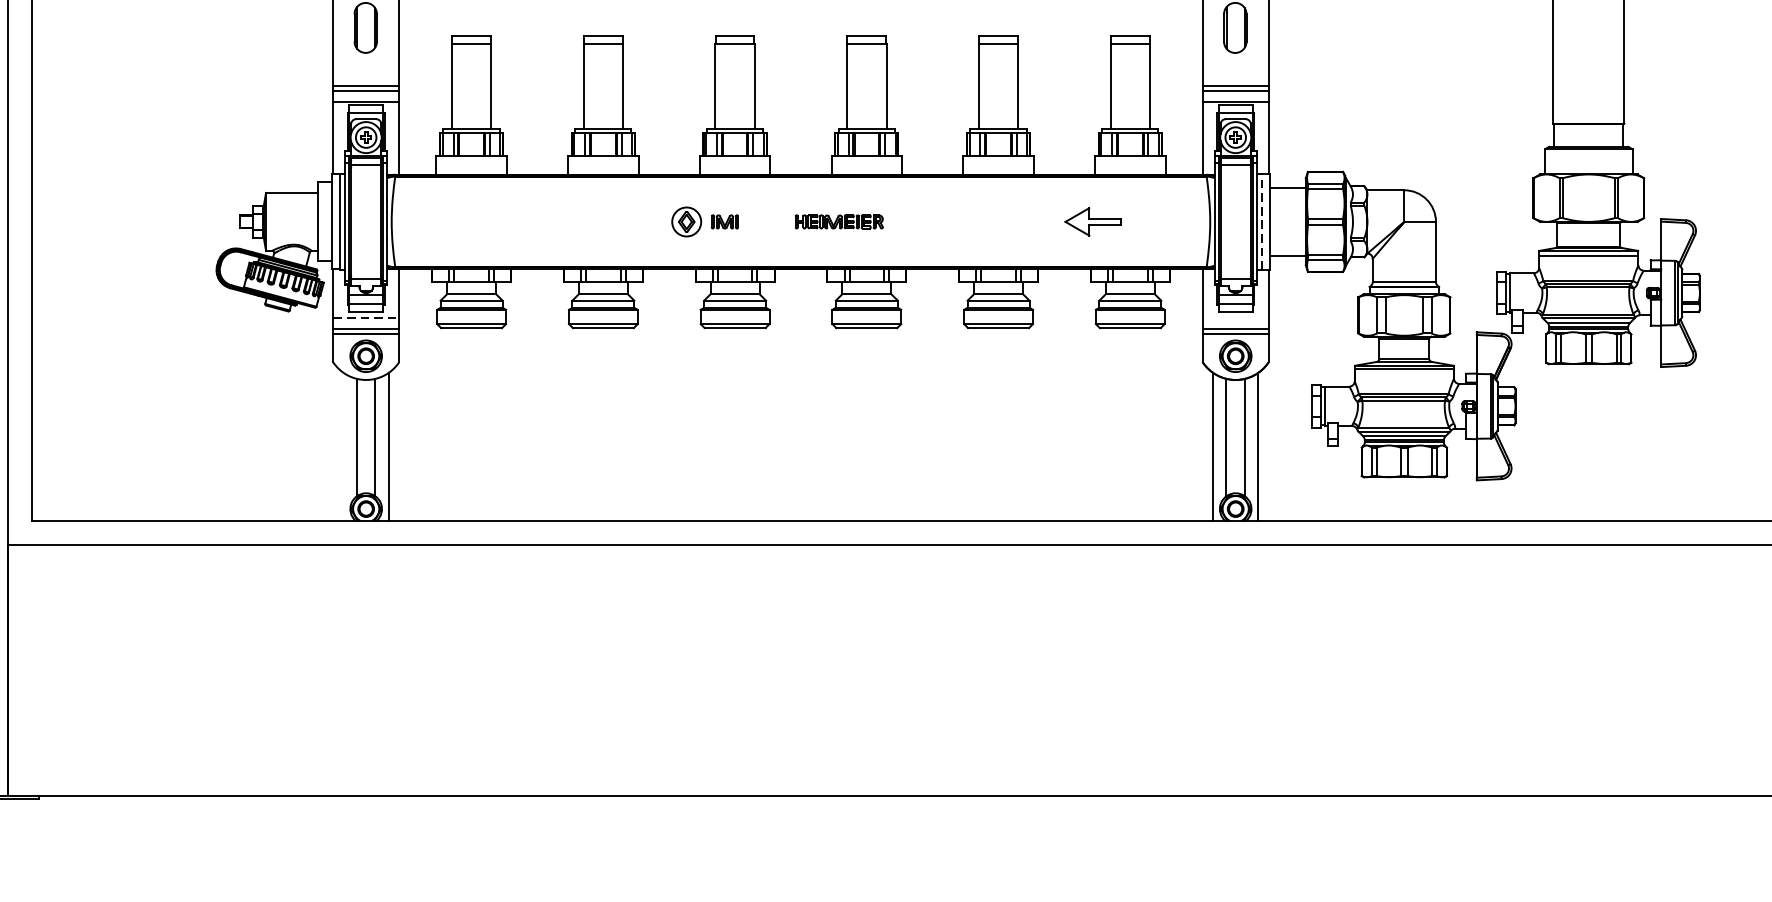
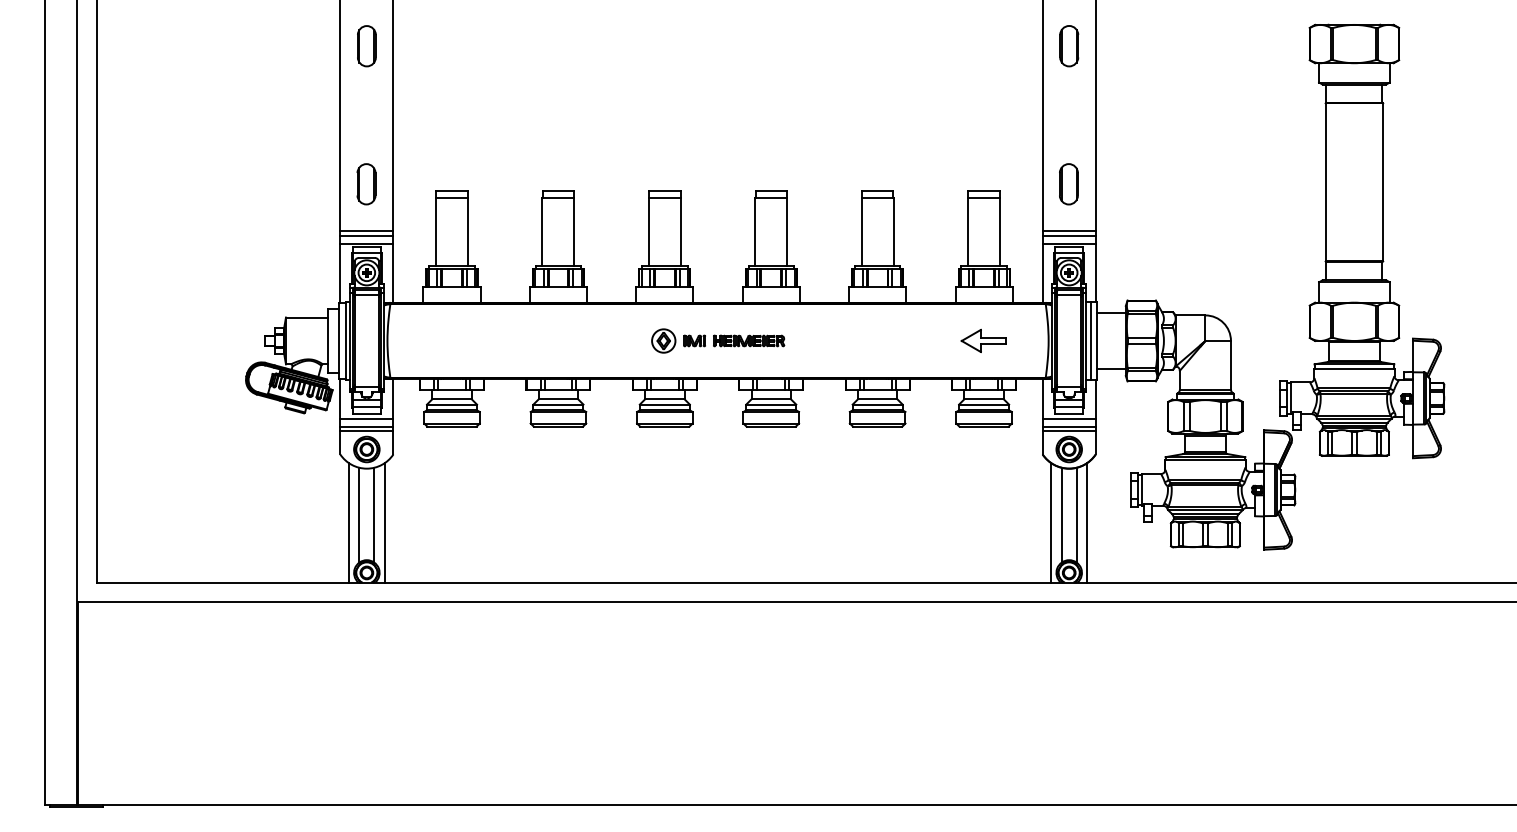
part: (704, 221) -> (678, 340), moved
part: (1092, 221) -> (983, 340), moved
line: (1262, 221) -> (1090, 340), dashed -> solid
line: (365, 317) -> (366, 418), dashed -> solid
line: (1234, 317) -> (1068, 418), added
line: (343, 446) -> (348, 522), added

